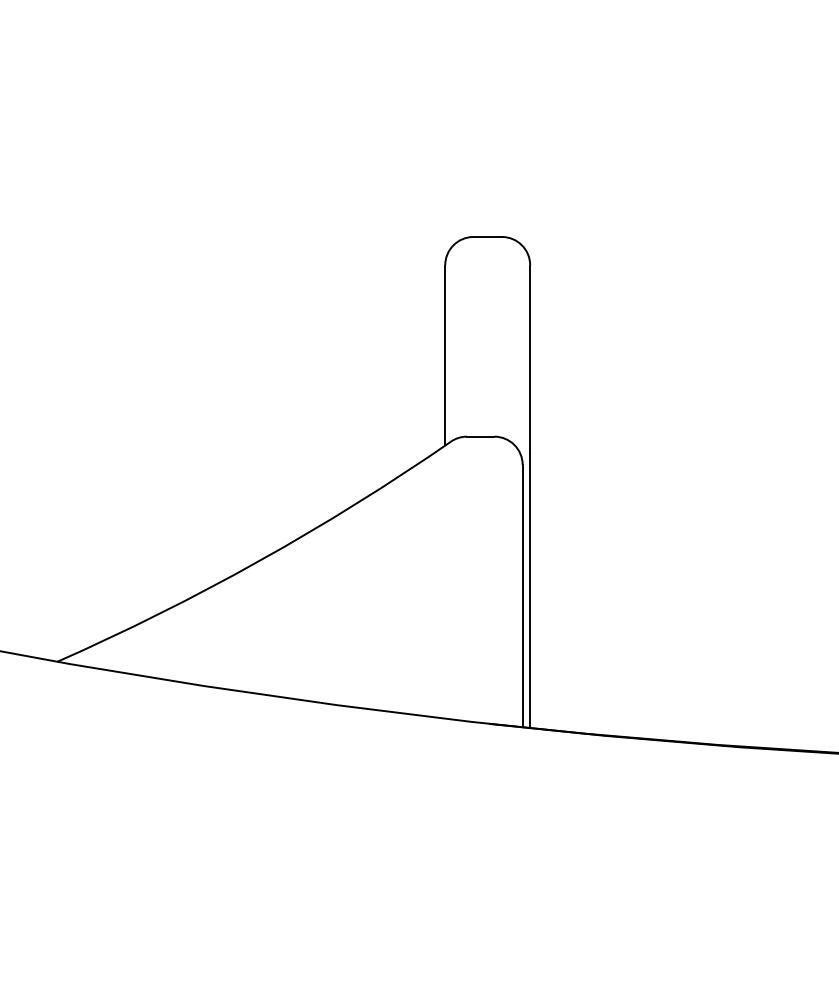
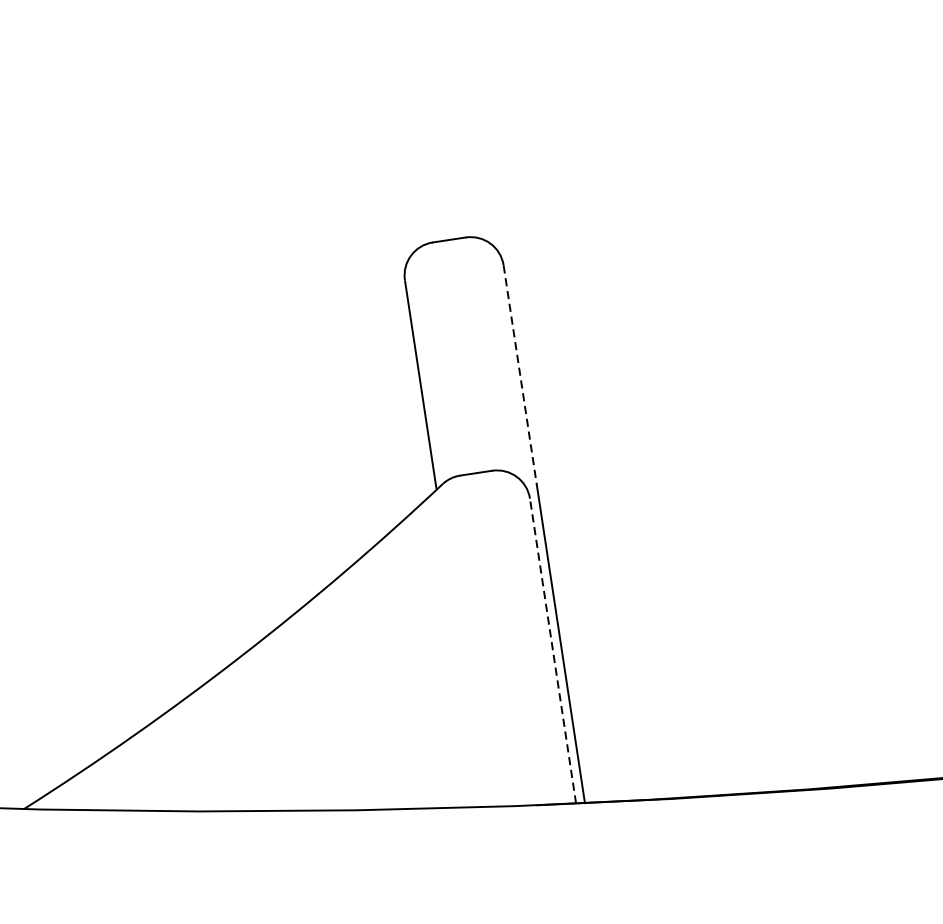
line: (530, 360) -> (520, 375), solid -> dashed
line: (522, 595) -> (552, 650), solid -> dashed

